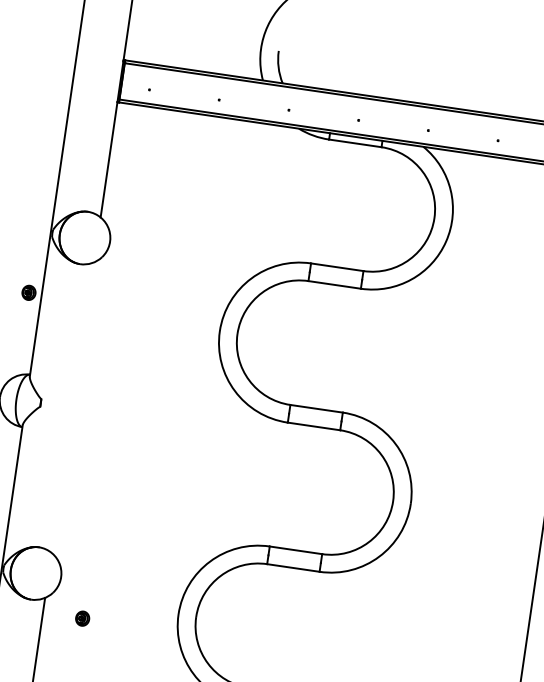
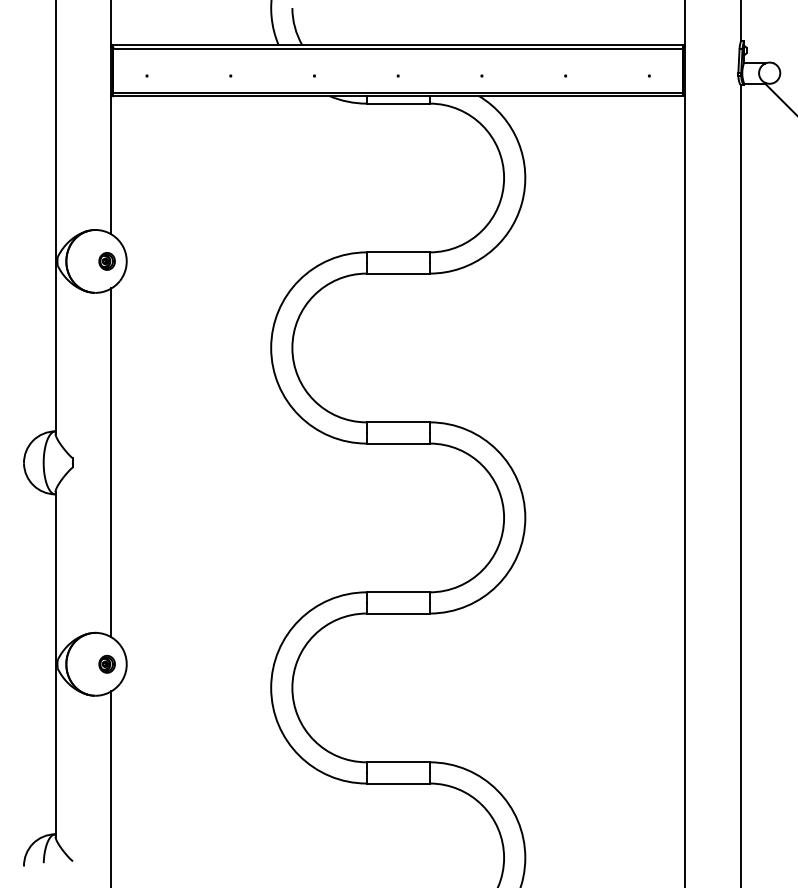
part: (28, 292) -> (106, 261), moved
line: (72, 407) -> (111, 462), added
part: (82, 617) -> (106, 663), moved

